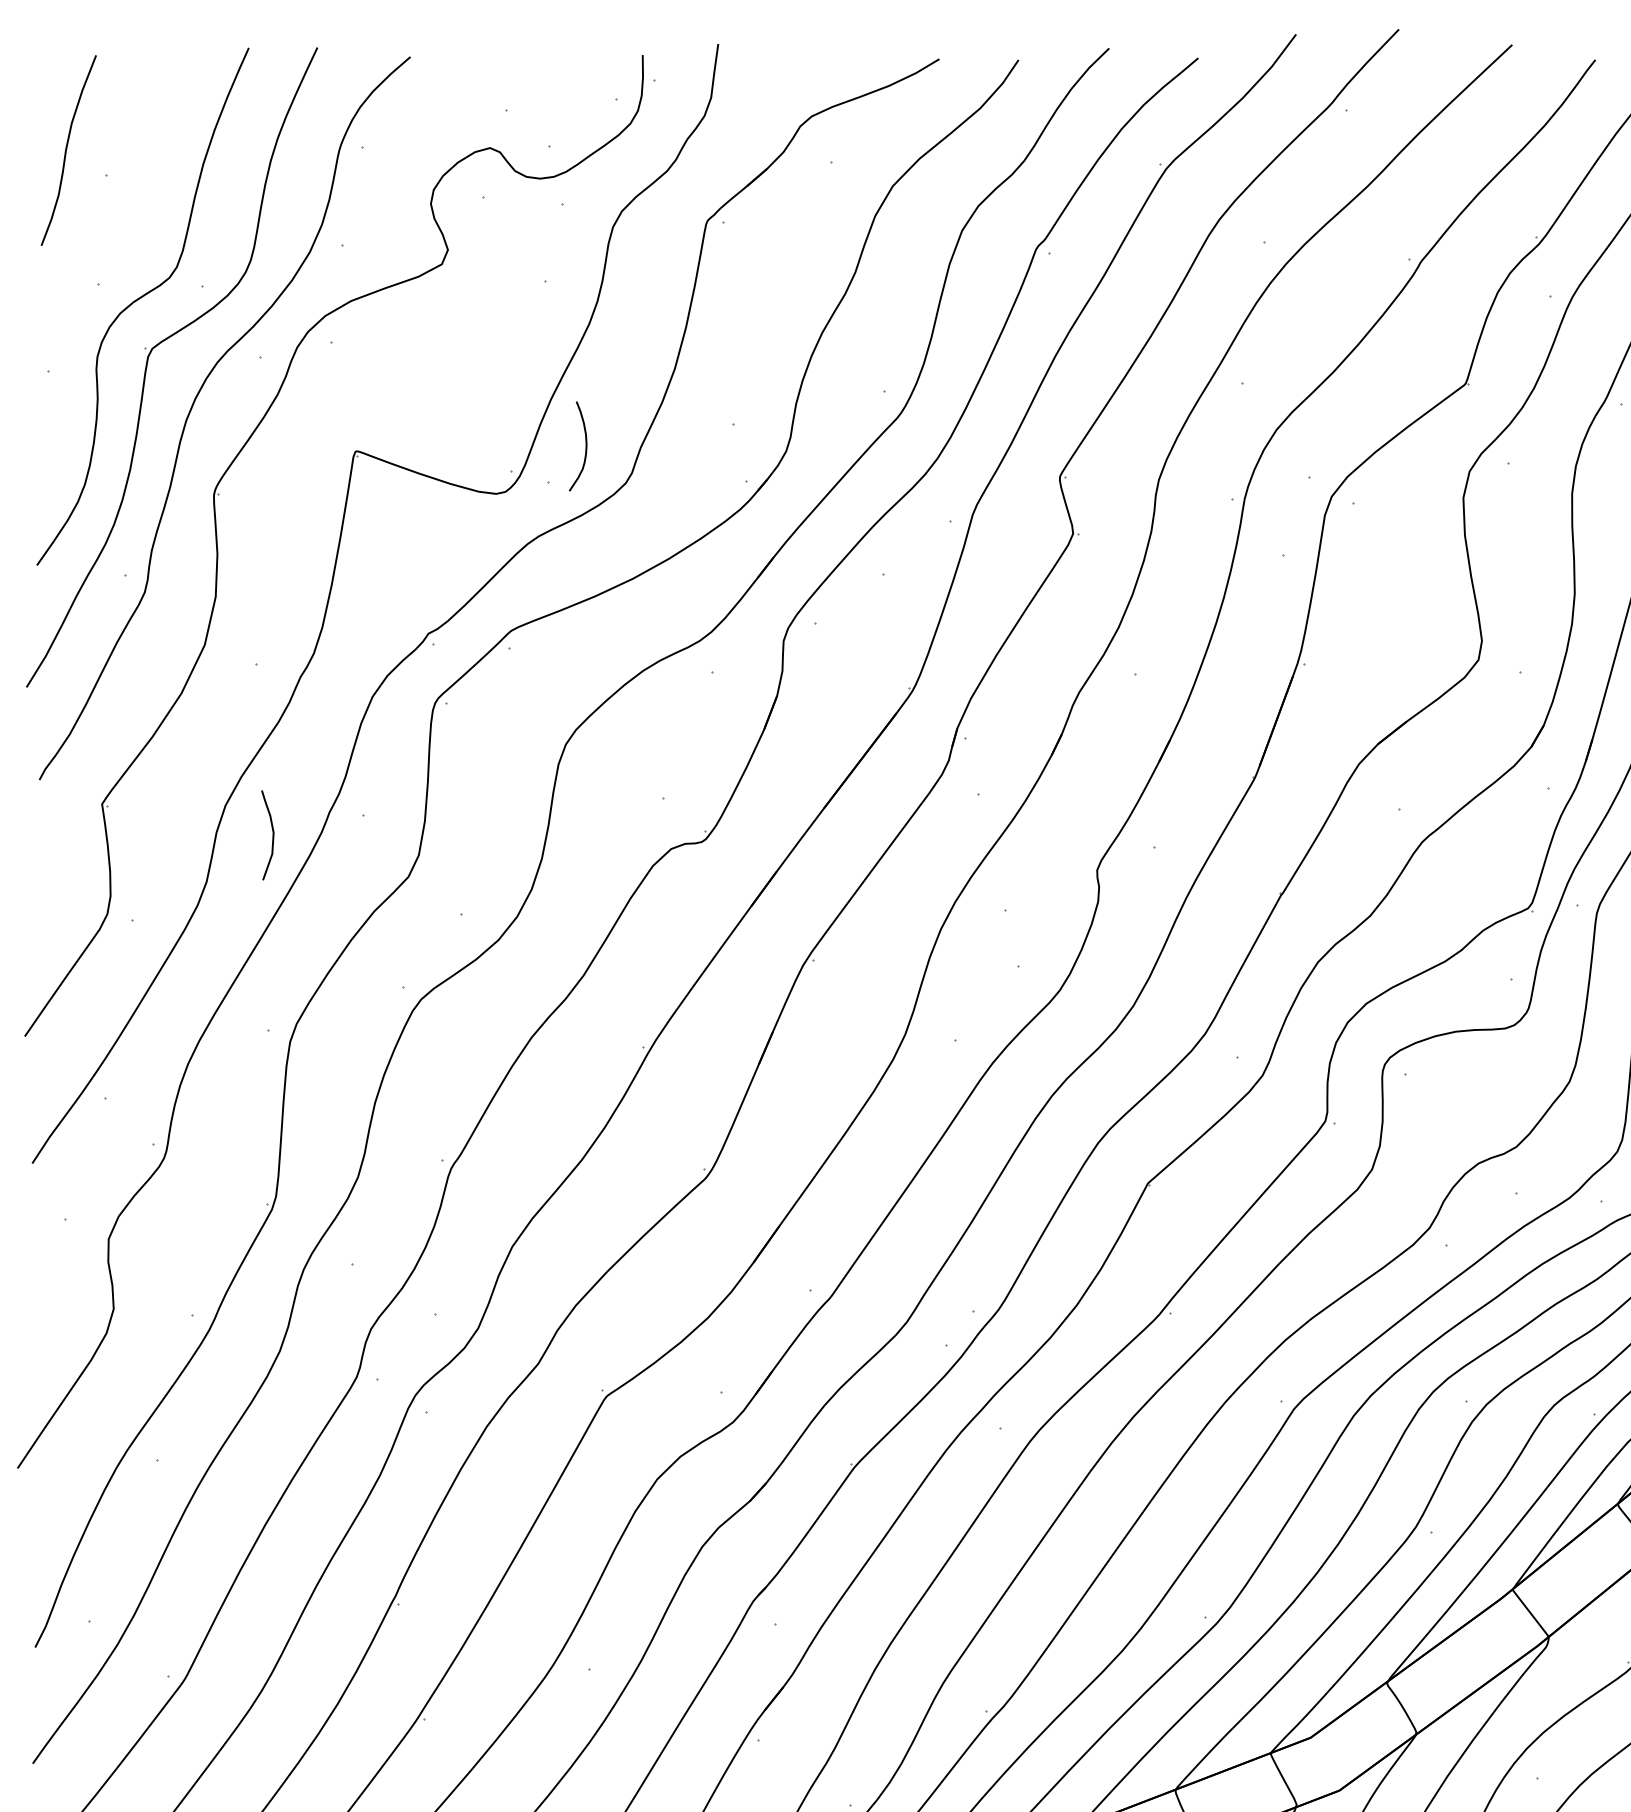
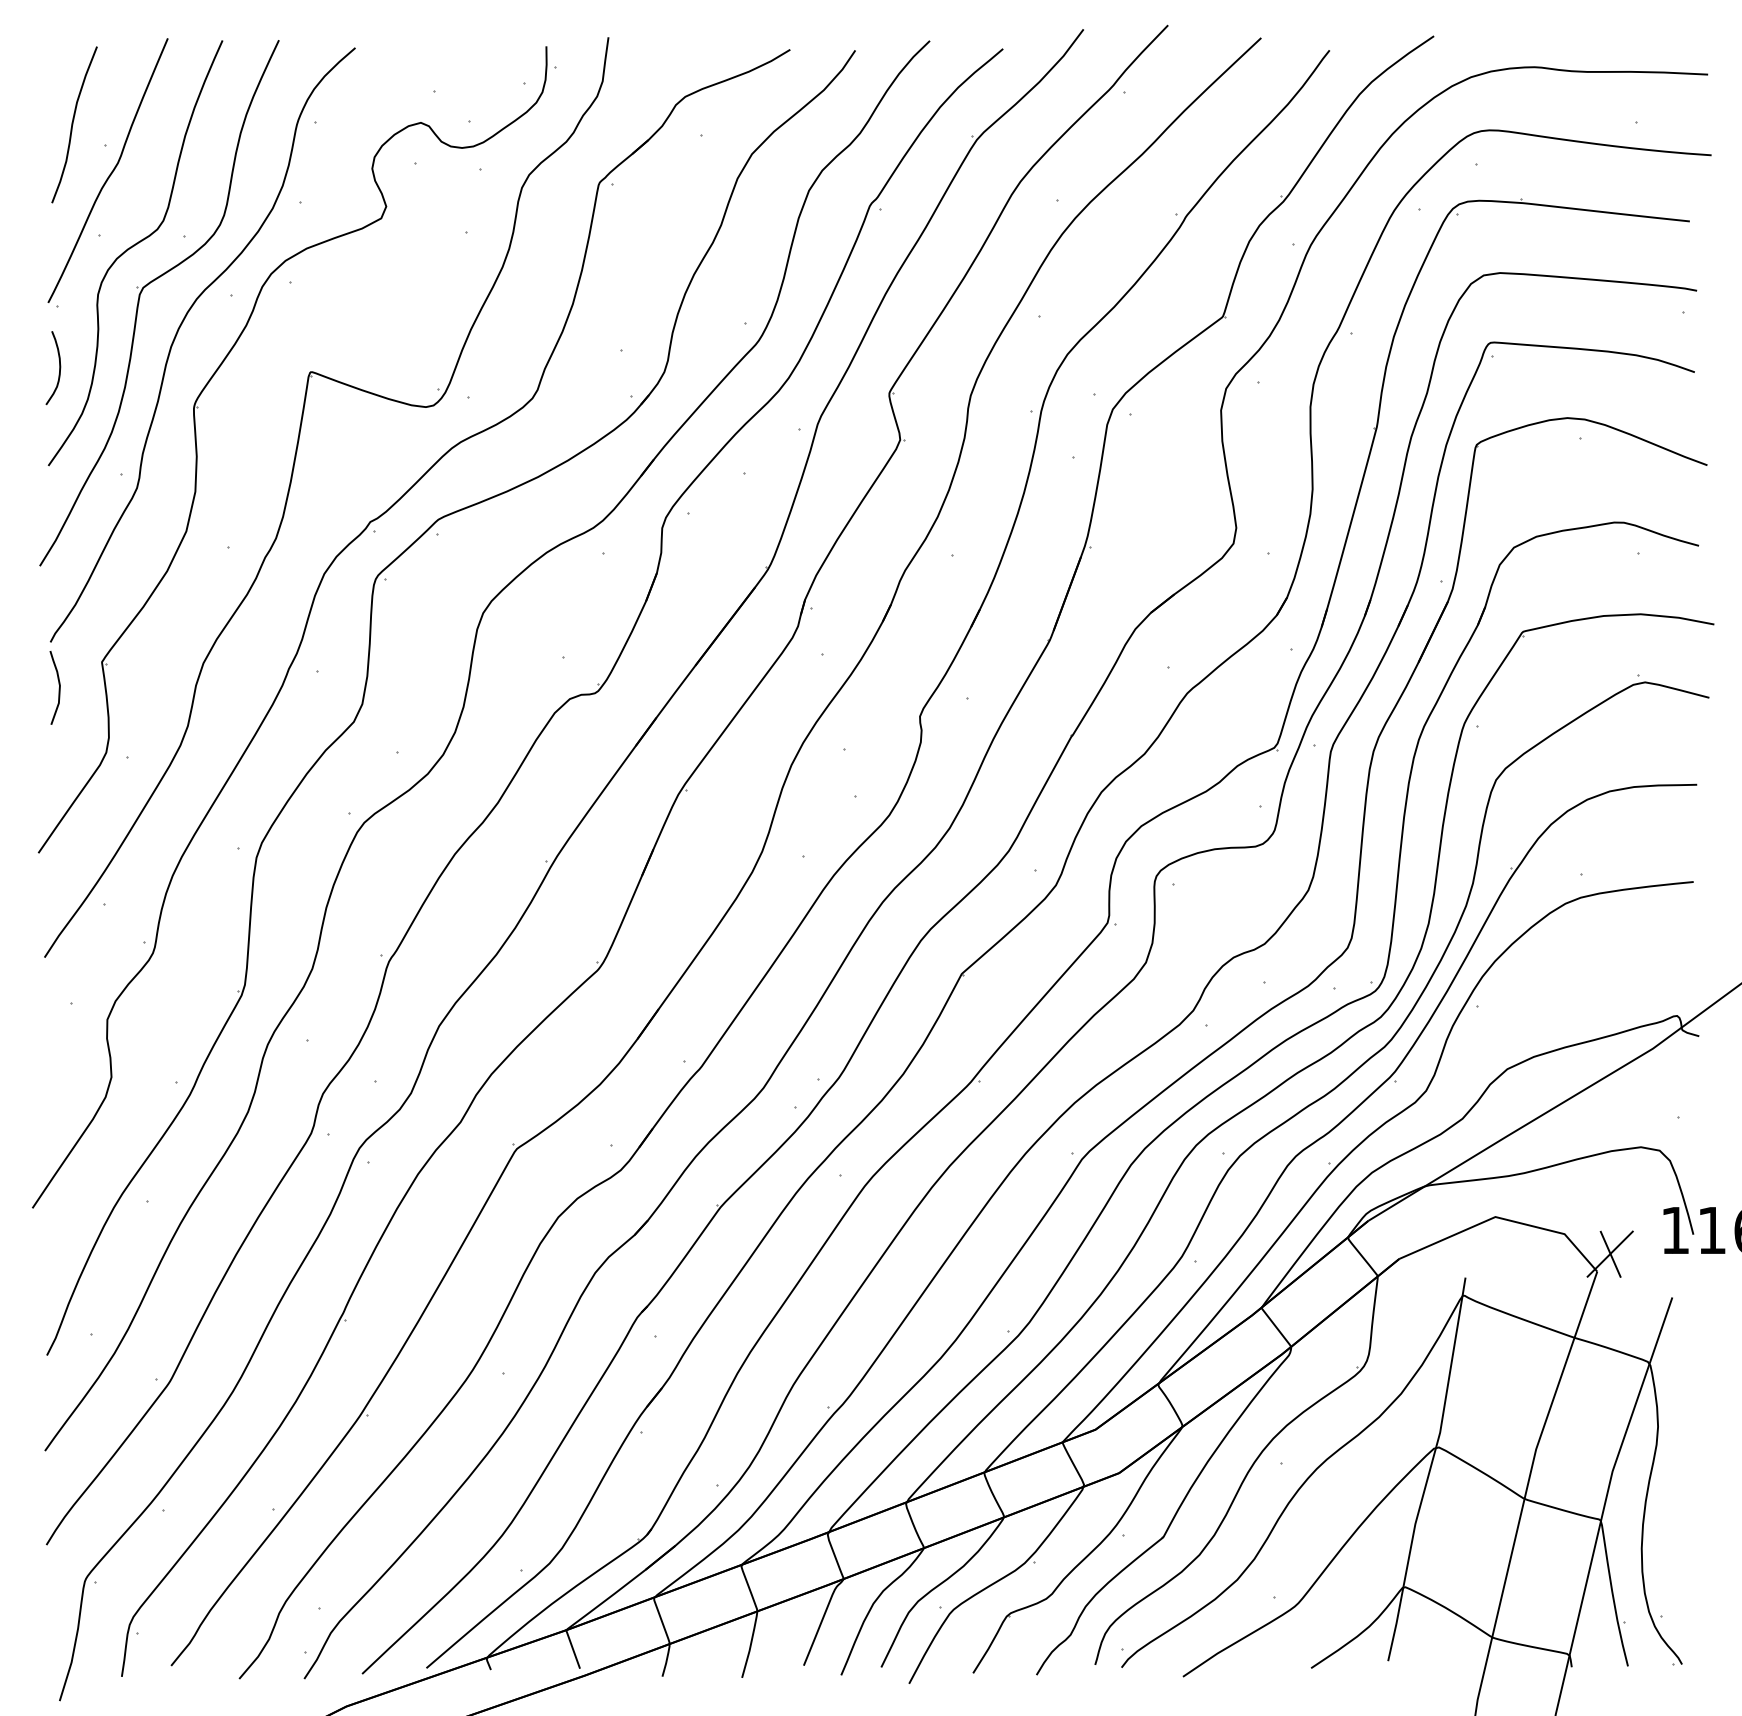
curve: (113, 207) -> (111, 171), added
curve: (585, 446) -> (59, 368), moved
curve: (271, 836) -> (58, 688), moved

